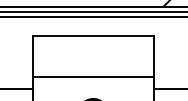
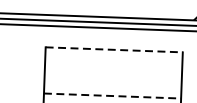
line: (93, 36) -> (114, 50), solid -> dashed
line: (93, 76) -> (112, 95), solid -> dashed

